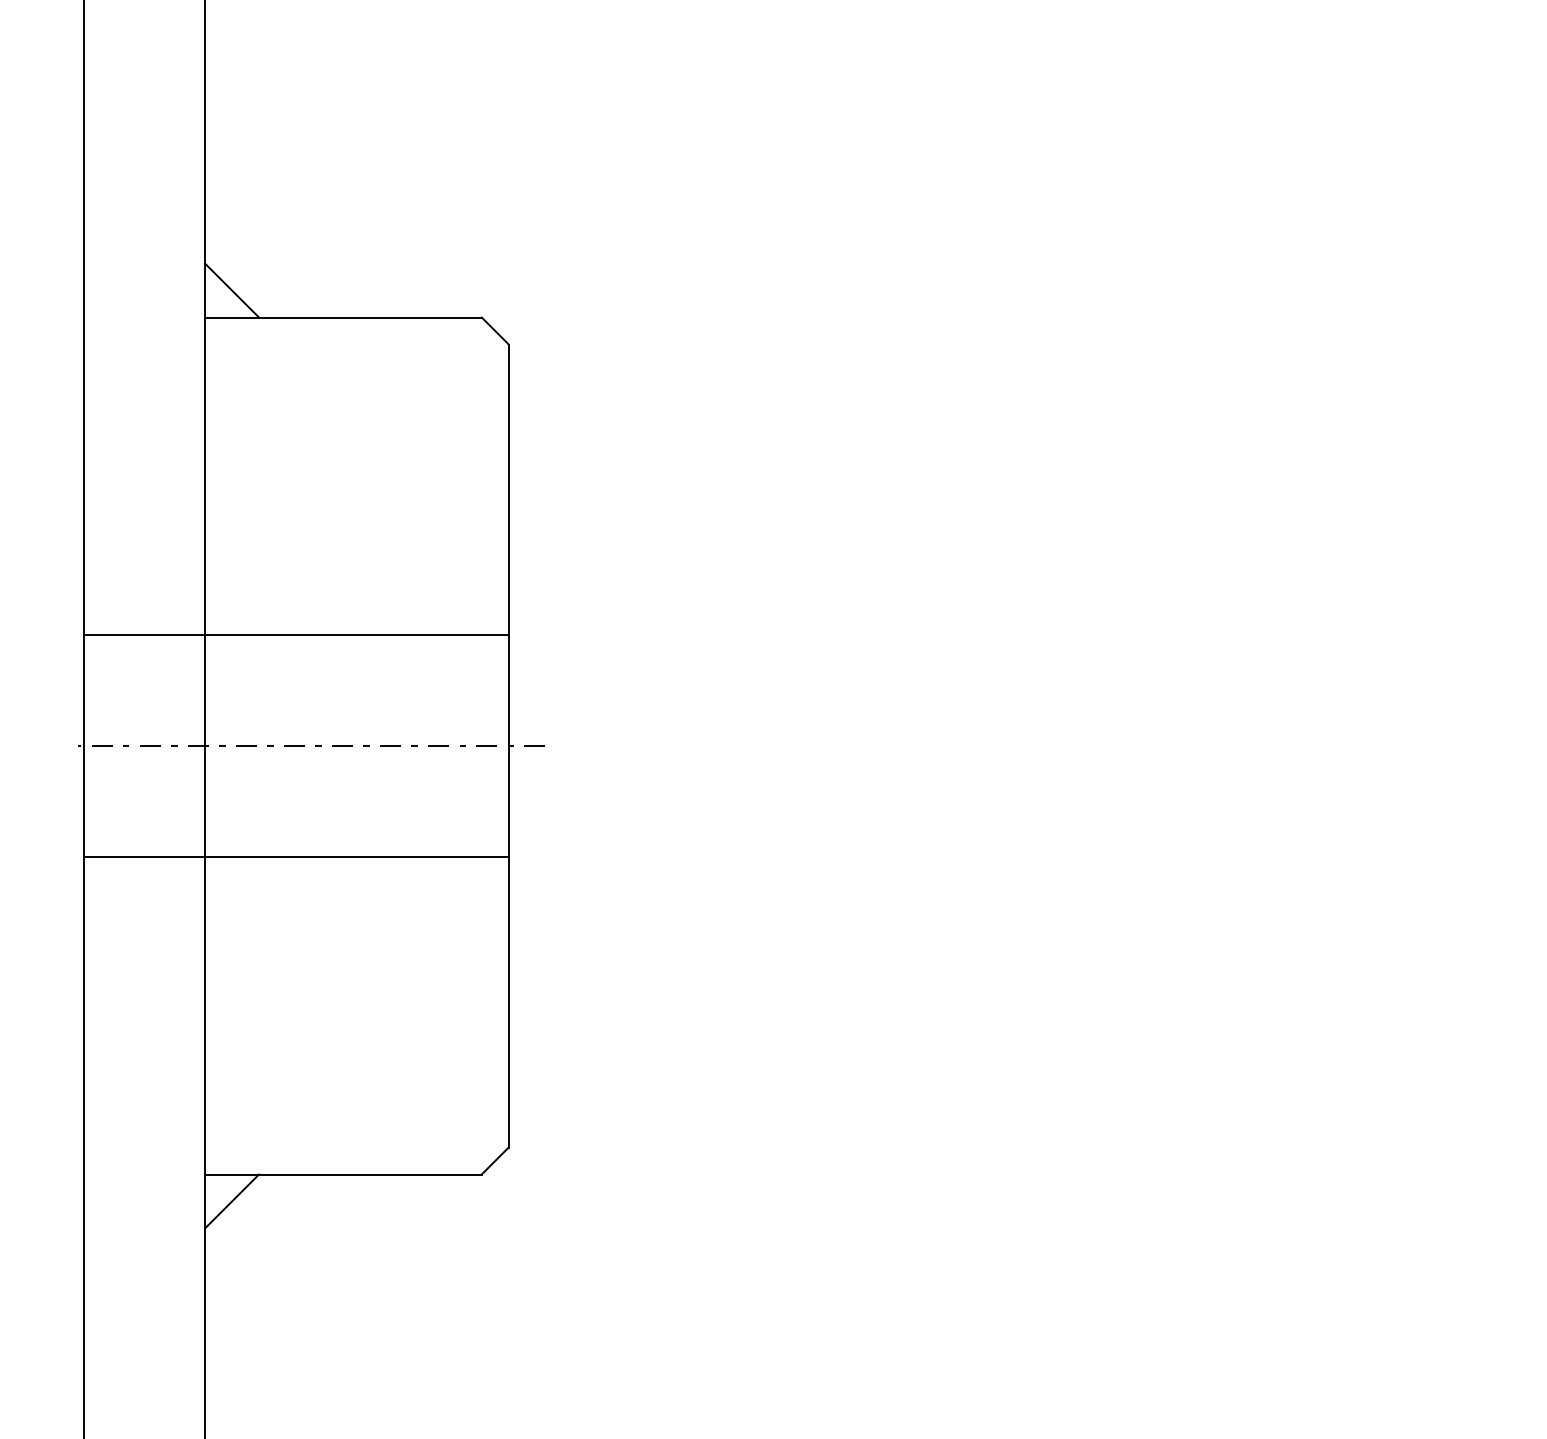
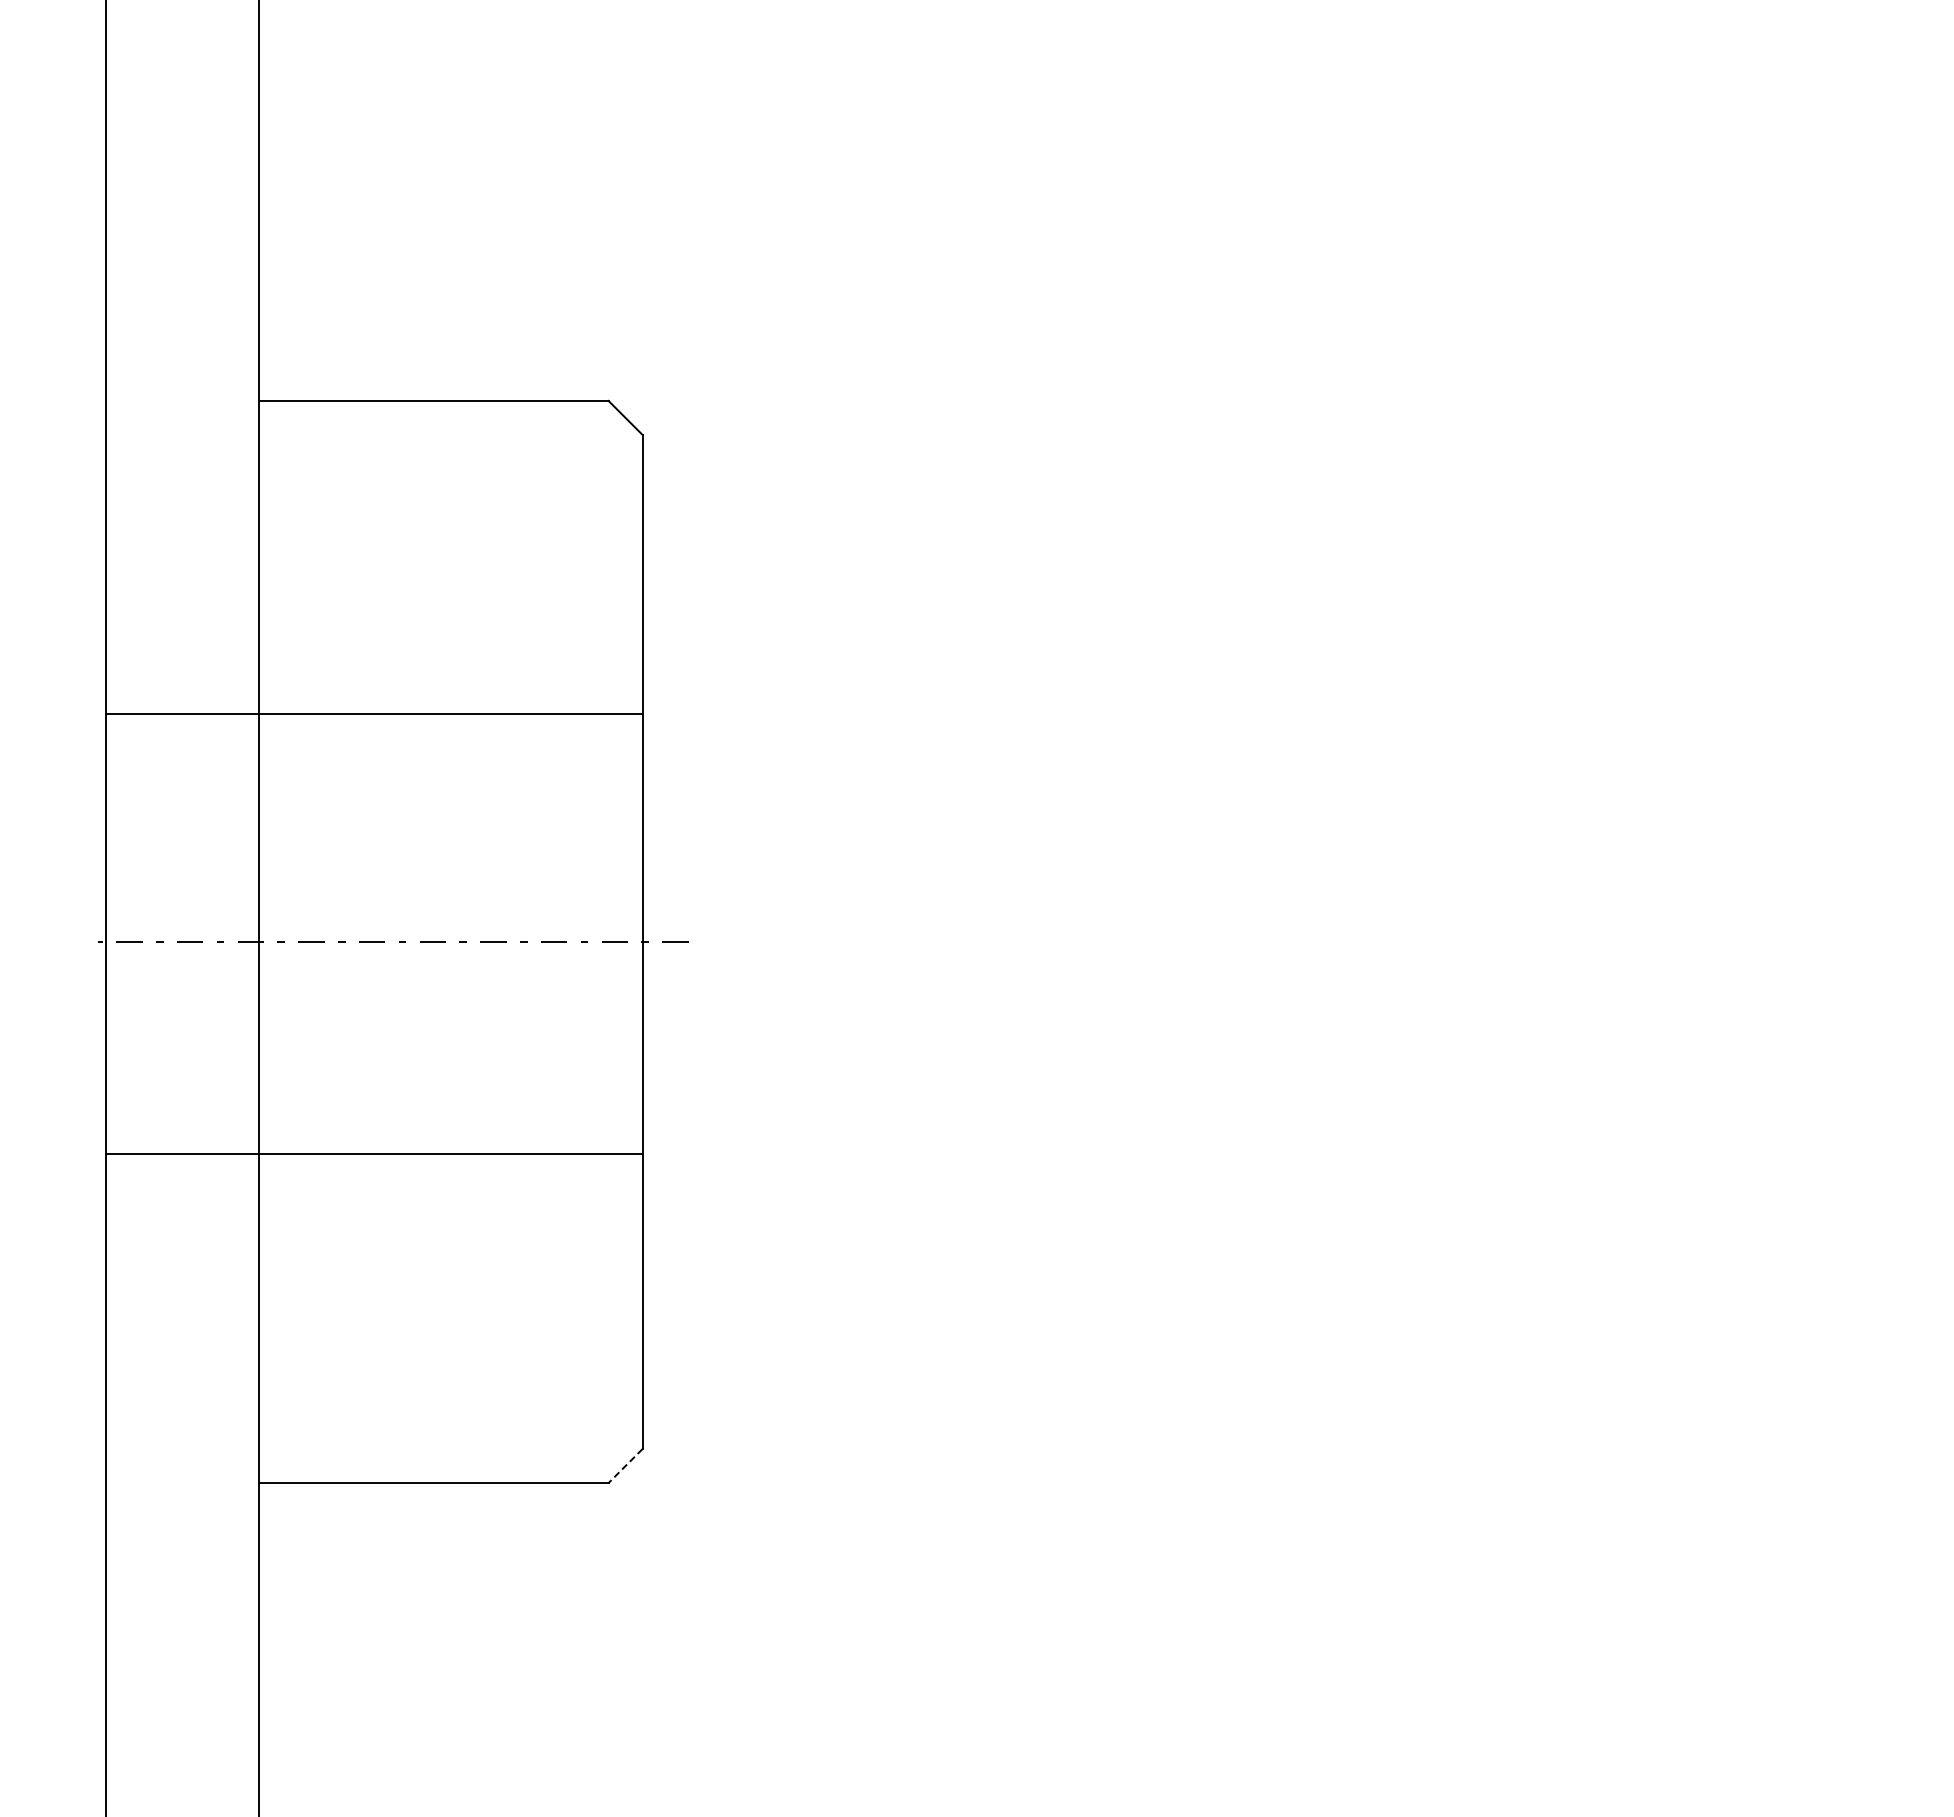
line: (232, 290) -> (293, 366), removed
line: (295, 634) -> (373, 714), moved
line: (295, 857) -> (373, 1153), moved
line: (495, 1161) -> (625, 1466), solid -> dashed
line: (232, 1201) -> (293, 1517), removed

